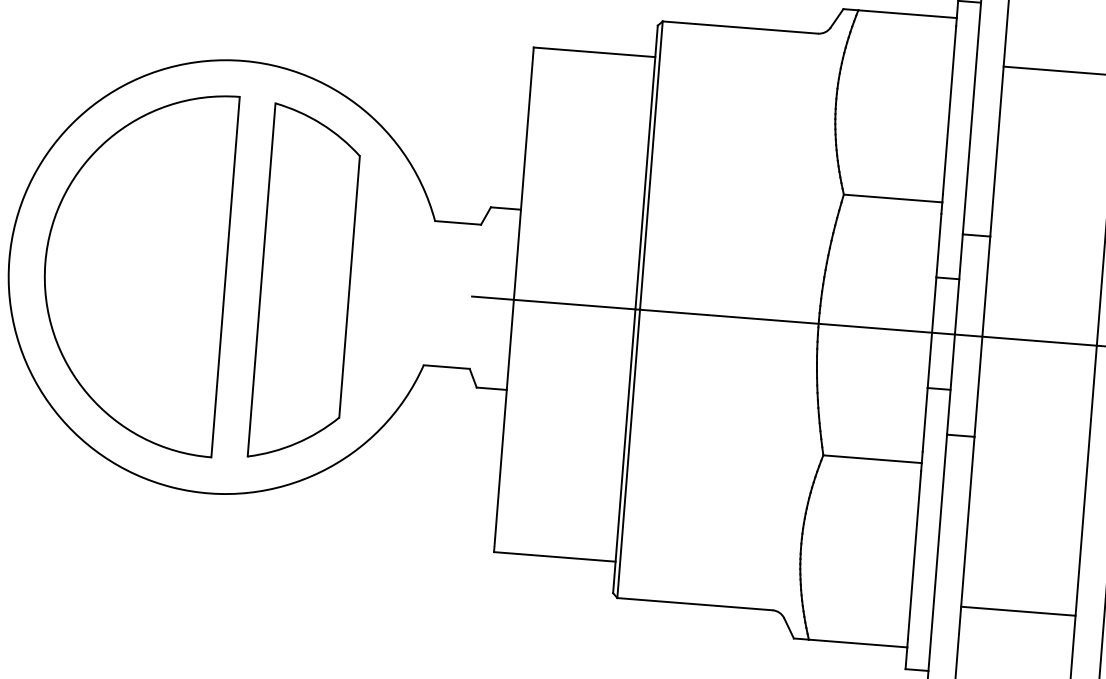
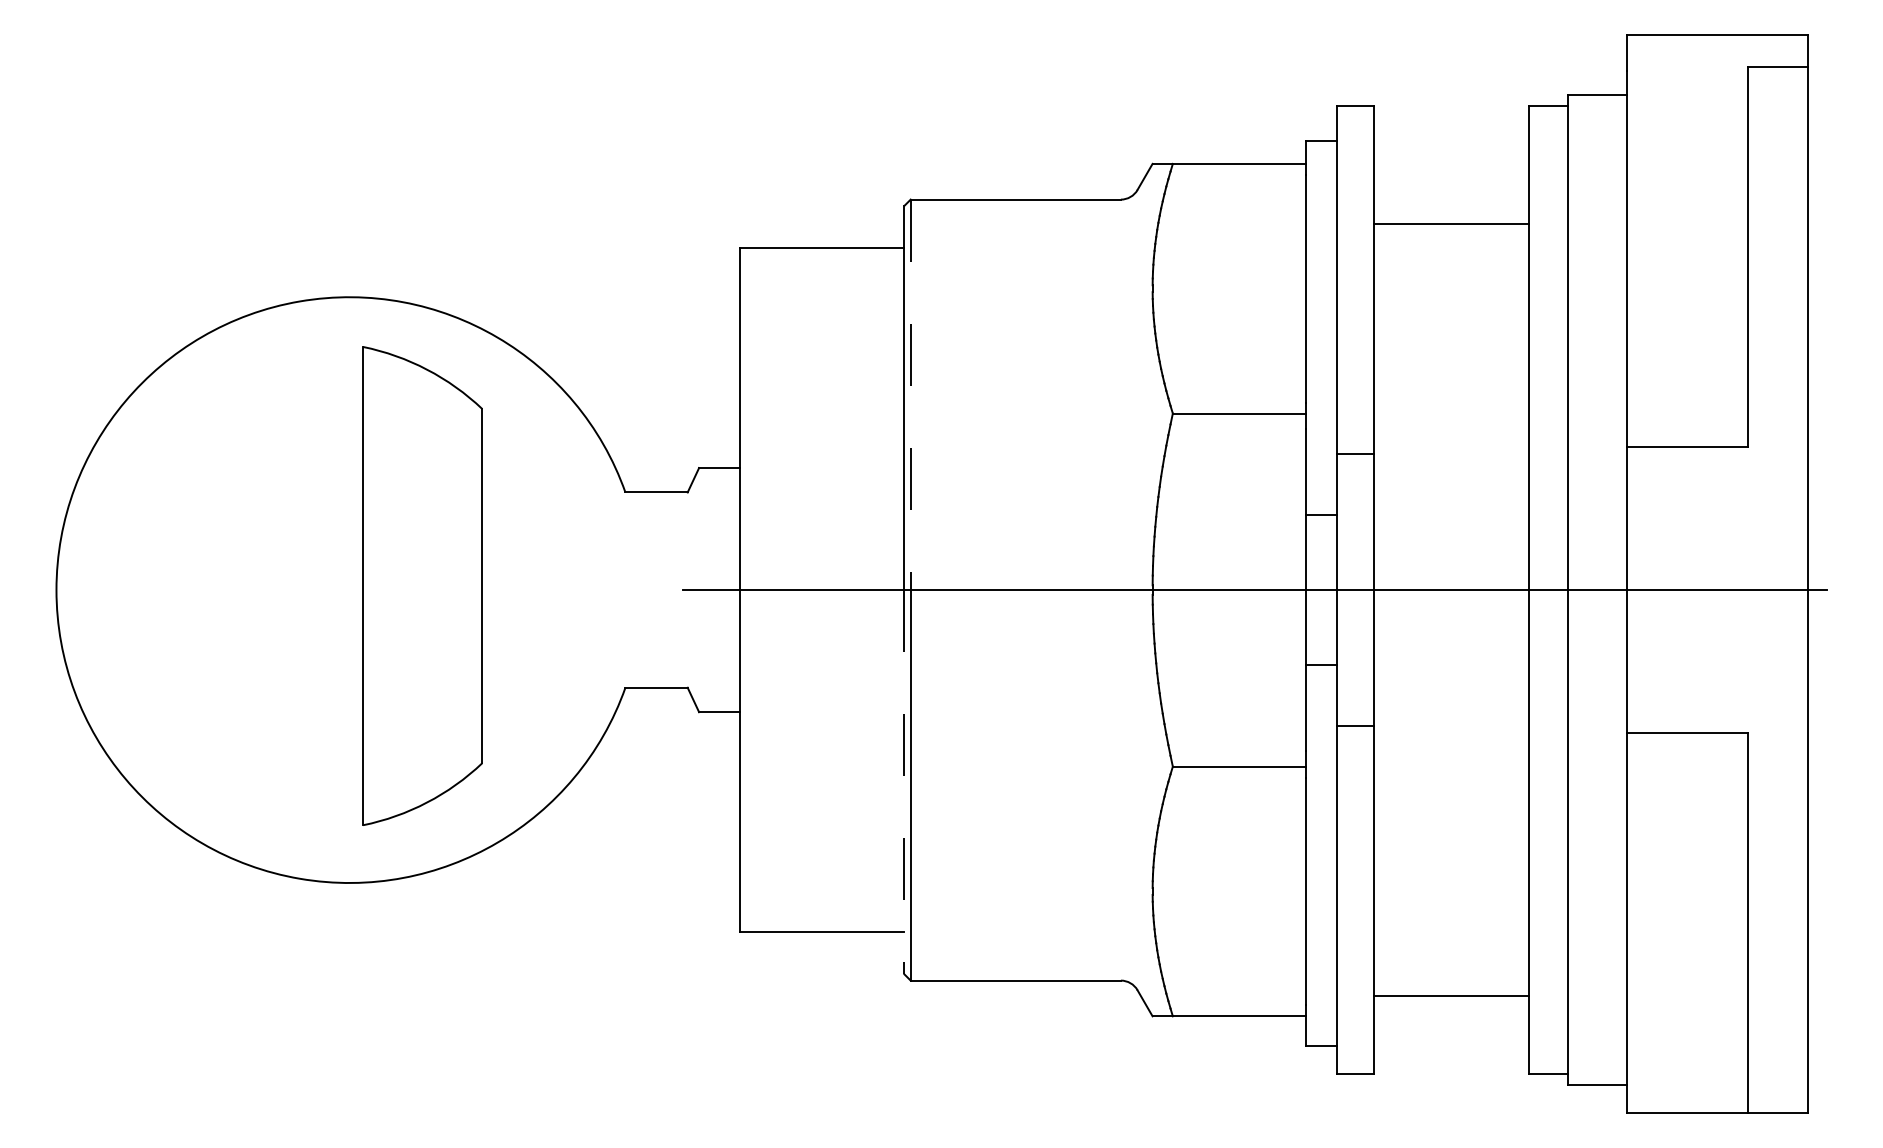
line: (651, 166) -> (910, 395), solid -> dashed
part: (134, 270) -> (226, 590), removed
part: (305, 282) -> (422, 585), moved
line: (624, 451) -> (904, 782), solid -> dashed
line: (1018, 610) -> (1451, 995), moved

